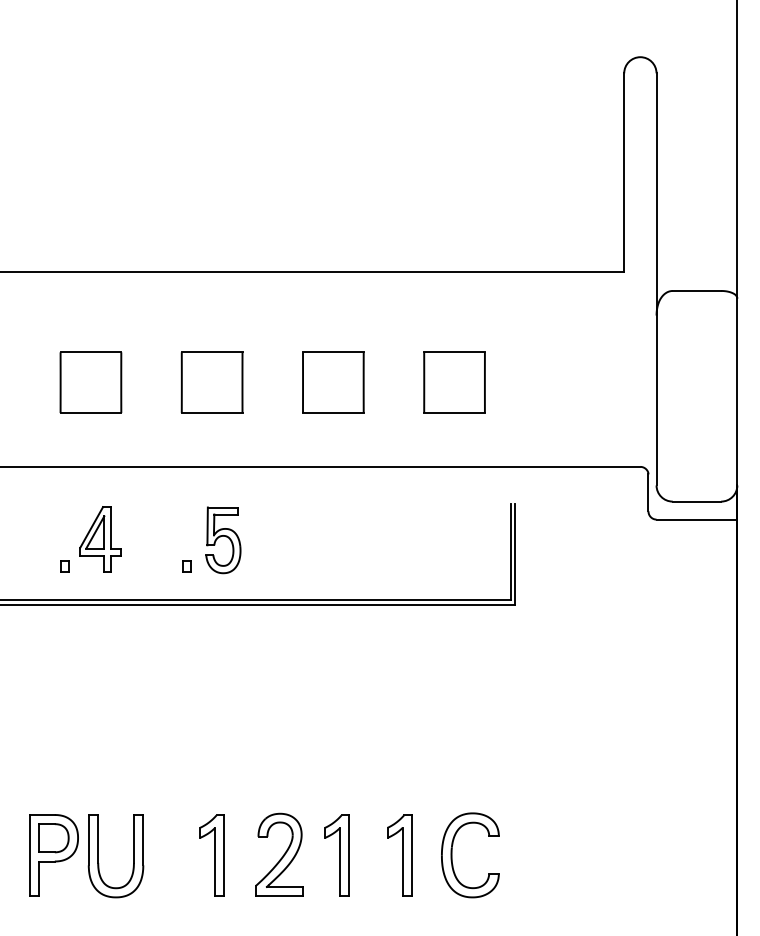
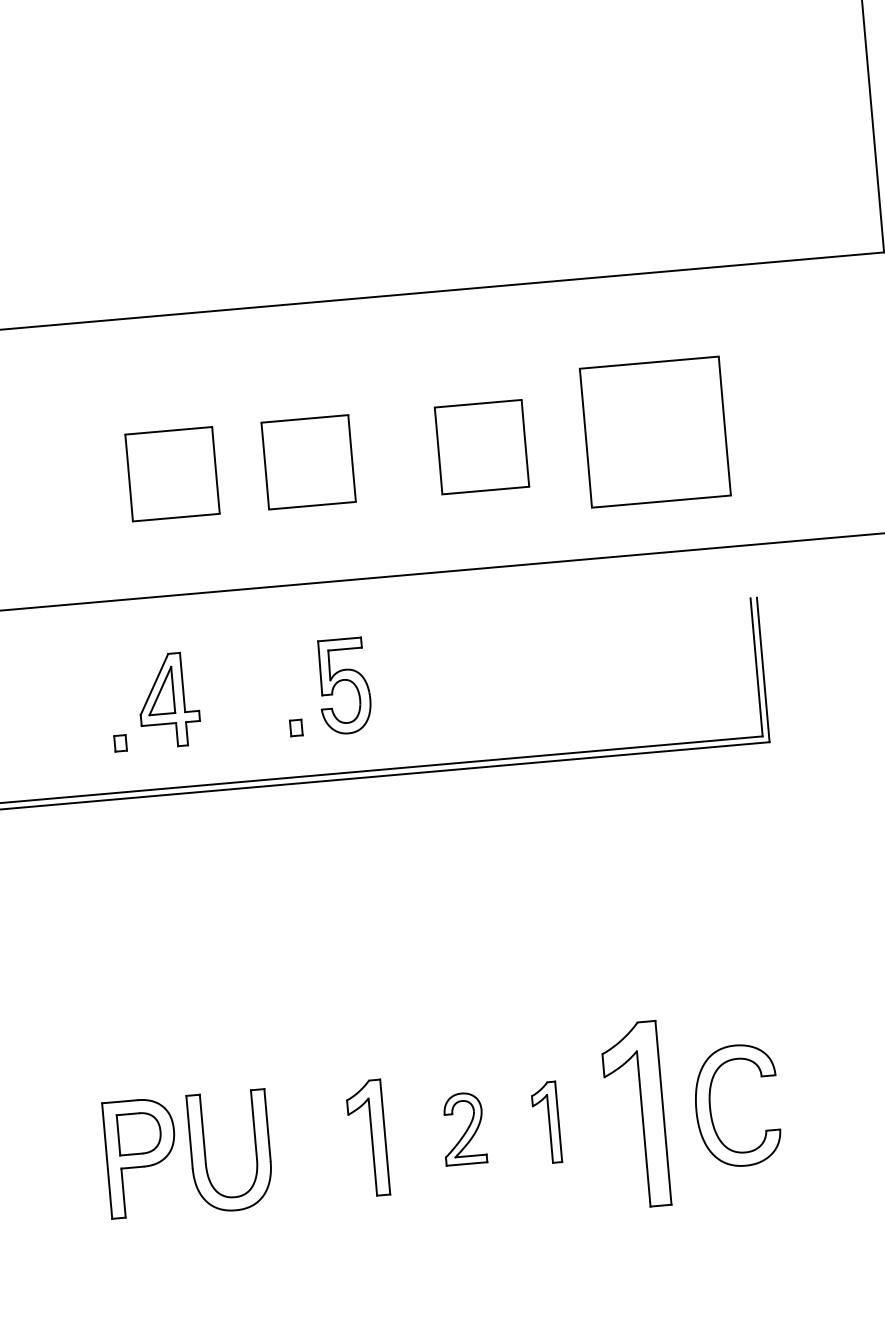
part: (90, 382) -> (171, 474), moved
part: (454, 382) -> (655, 431), size x1.6
part: (279, 854) -> (464, 1128), size x0.6
part: (336, 855) -> (545, 1122), size x0.7
part: (399, 855) -> (635, 1114), size x1.6

